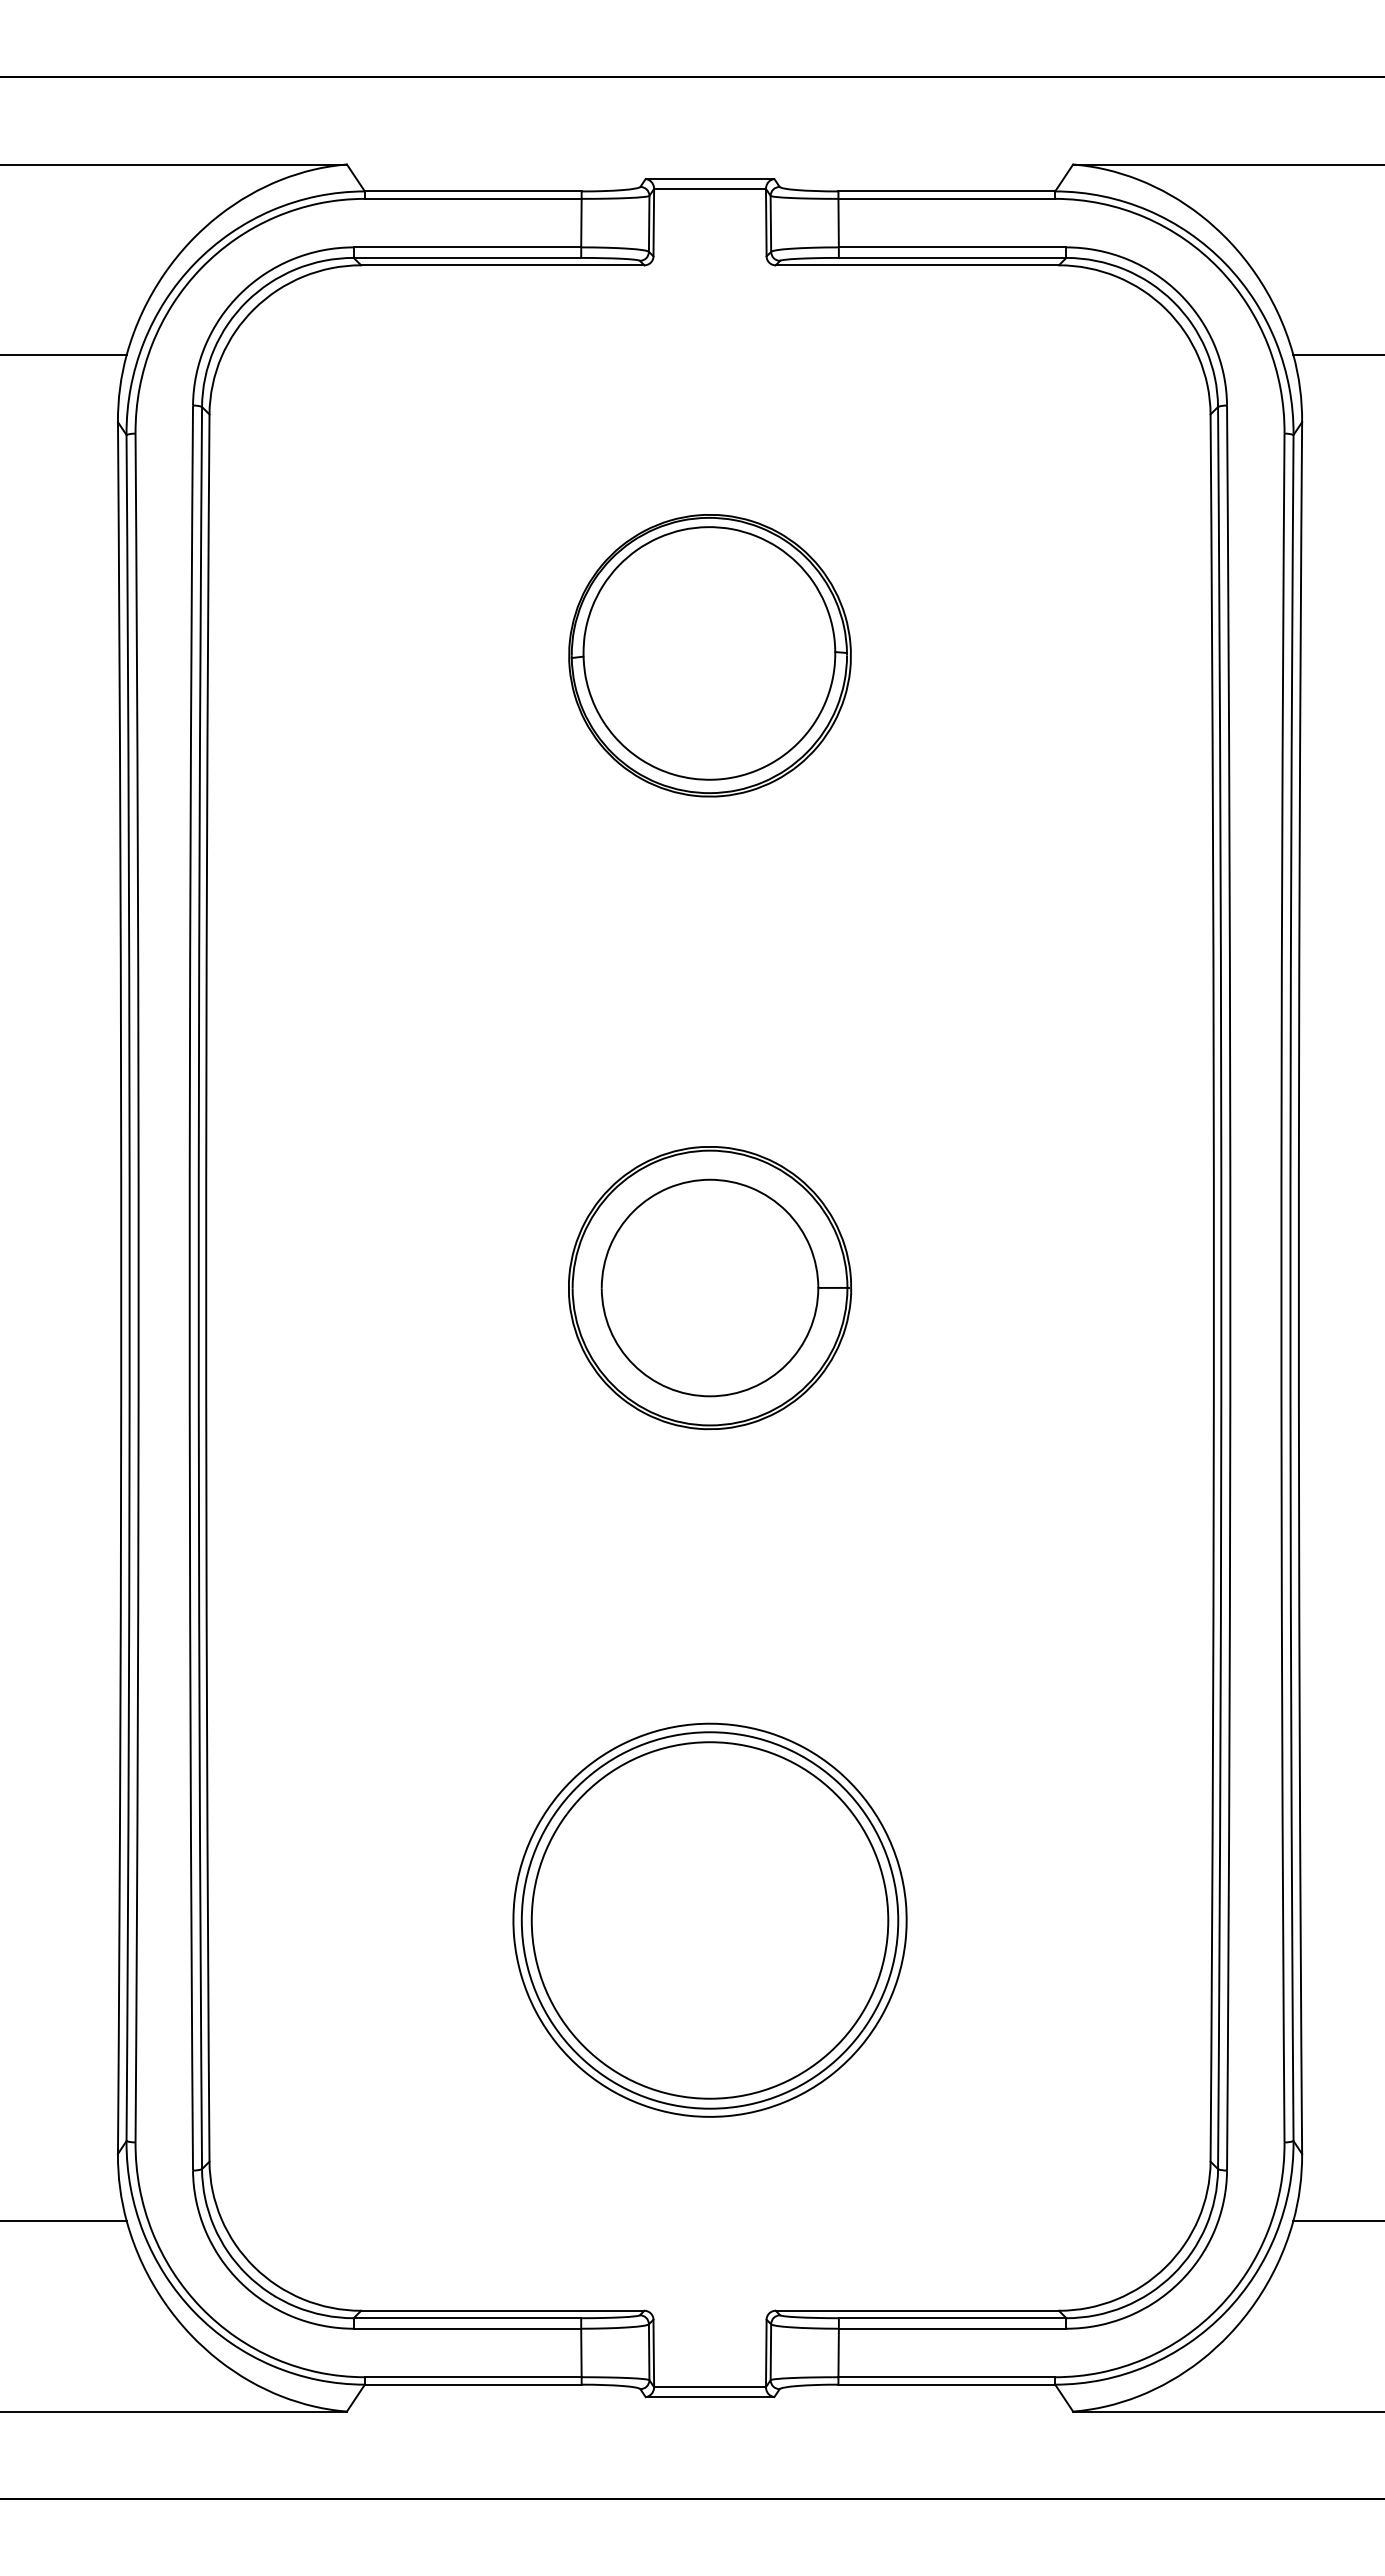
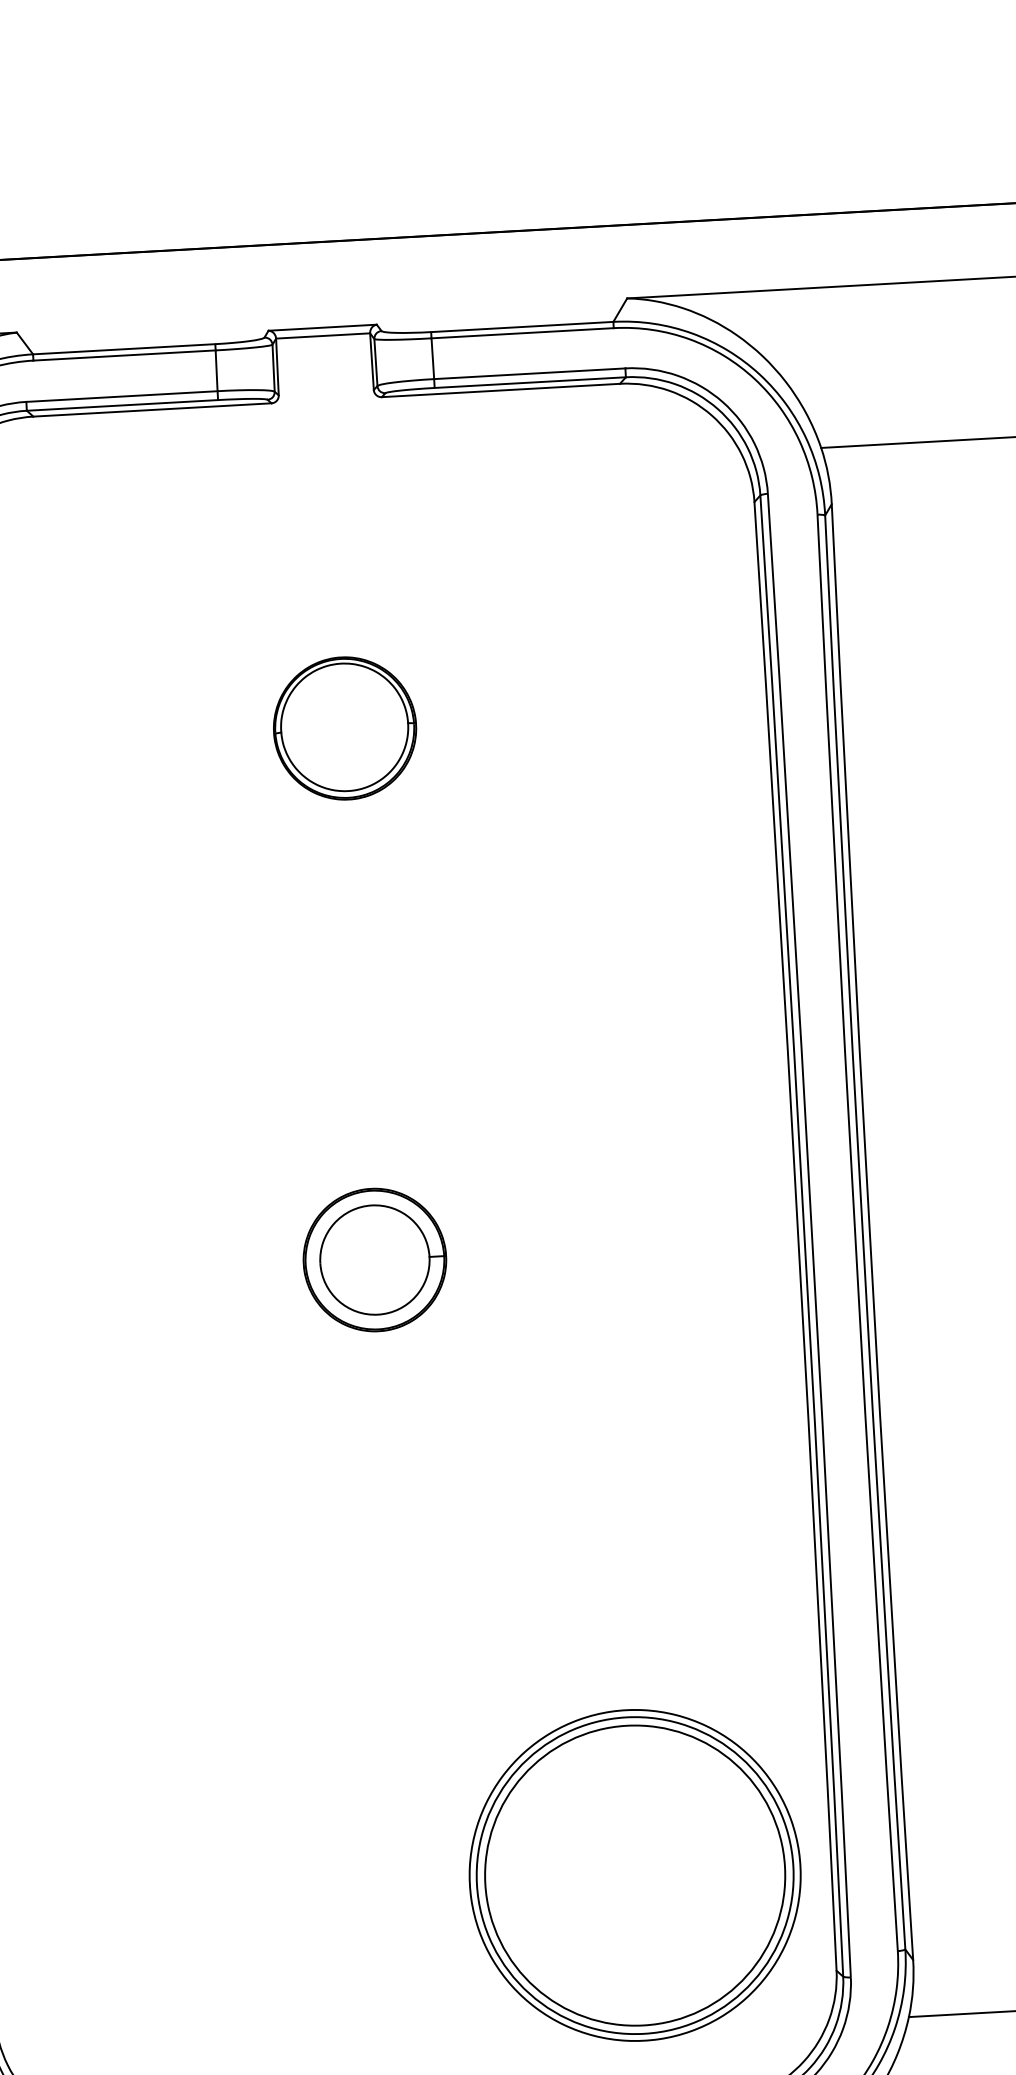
part: (709, 655) -> (344, 728), size x0.6
part: (710, 1288) -> (375, 1260), size x0.6
part: (709, 1919) -> (634, 1874), moved

